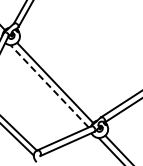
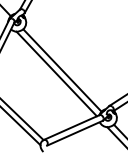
line: (49, 86) -> (56, 74), dashed -> solid

